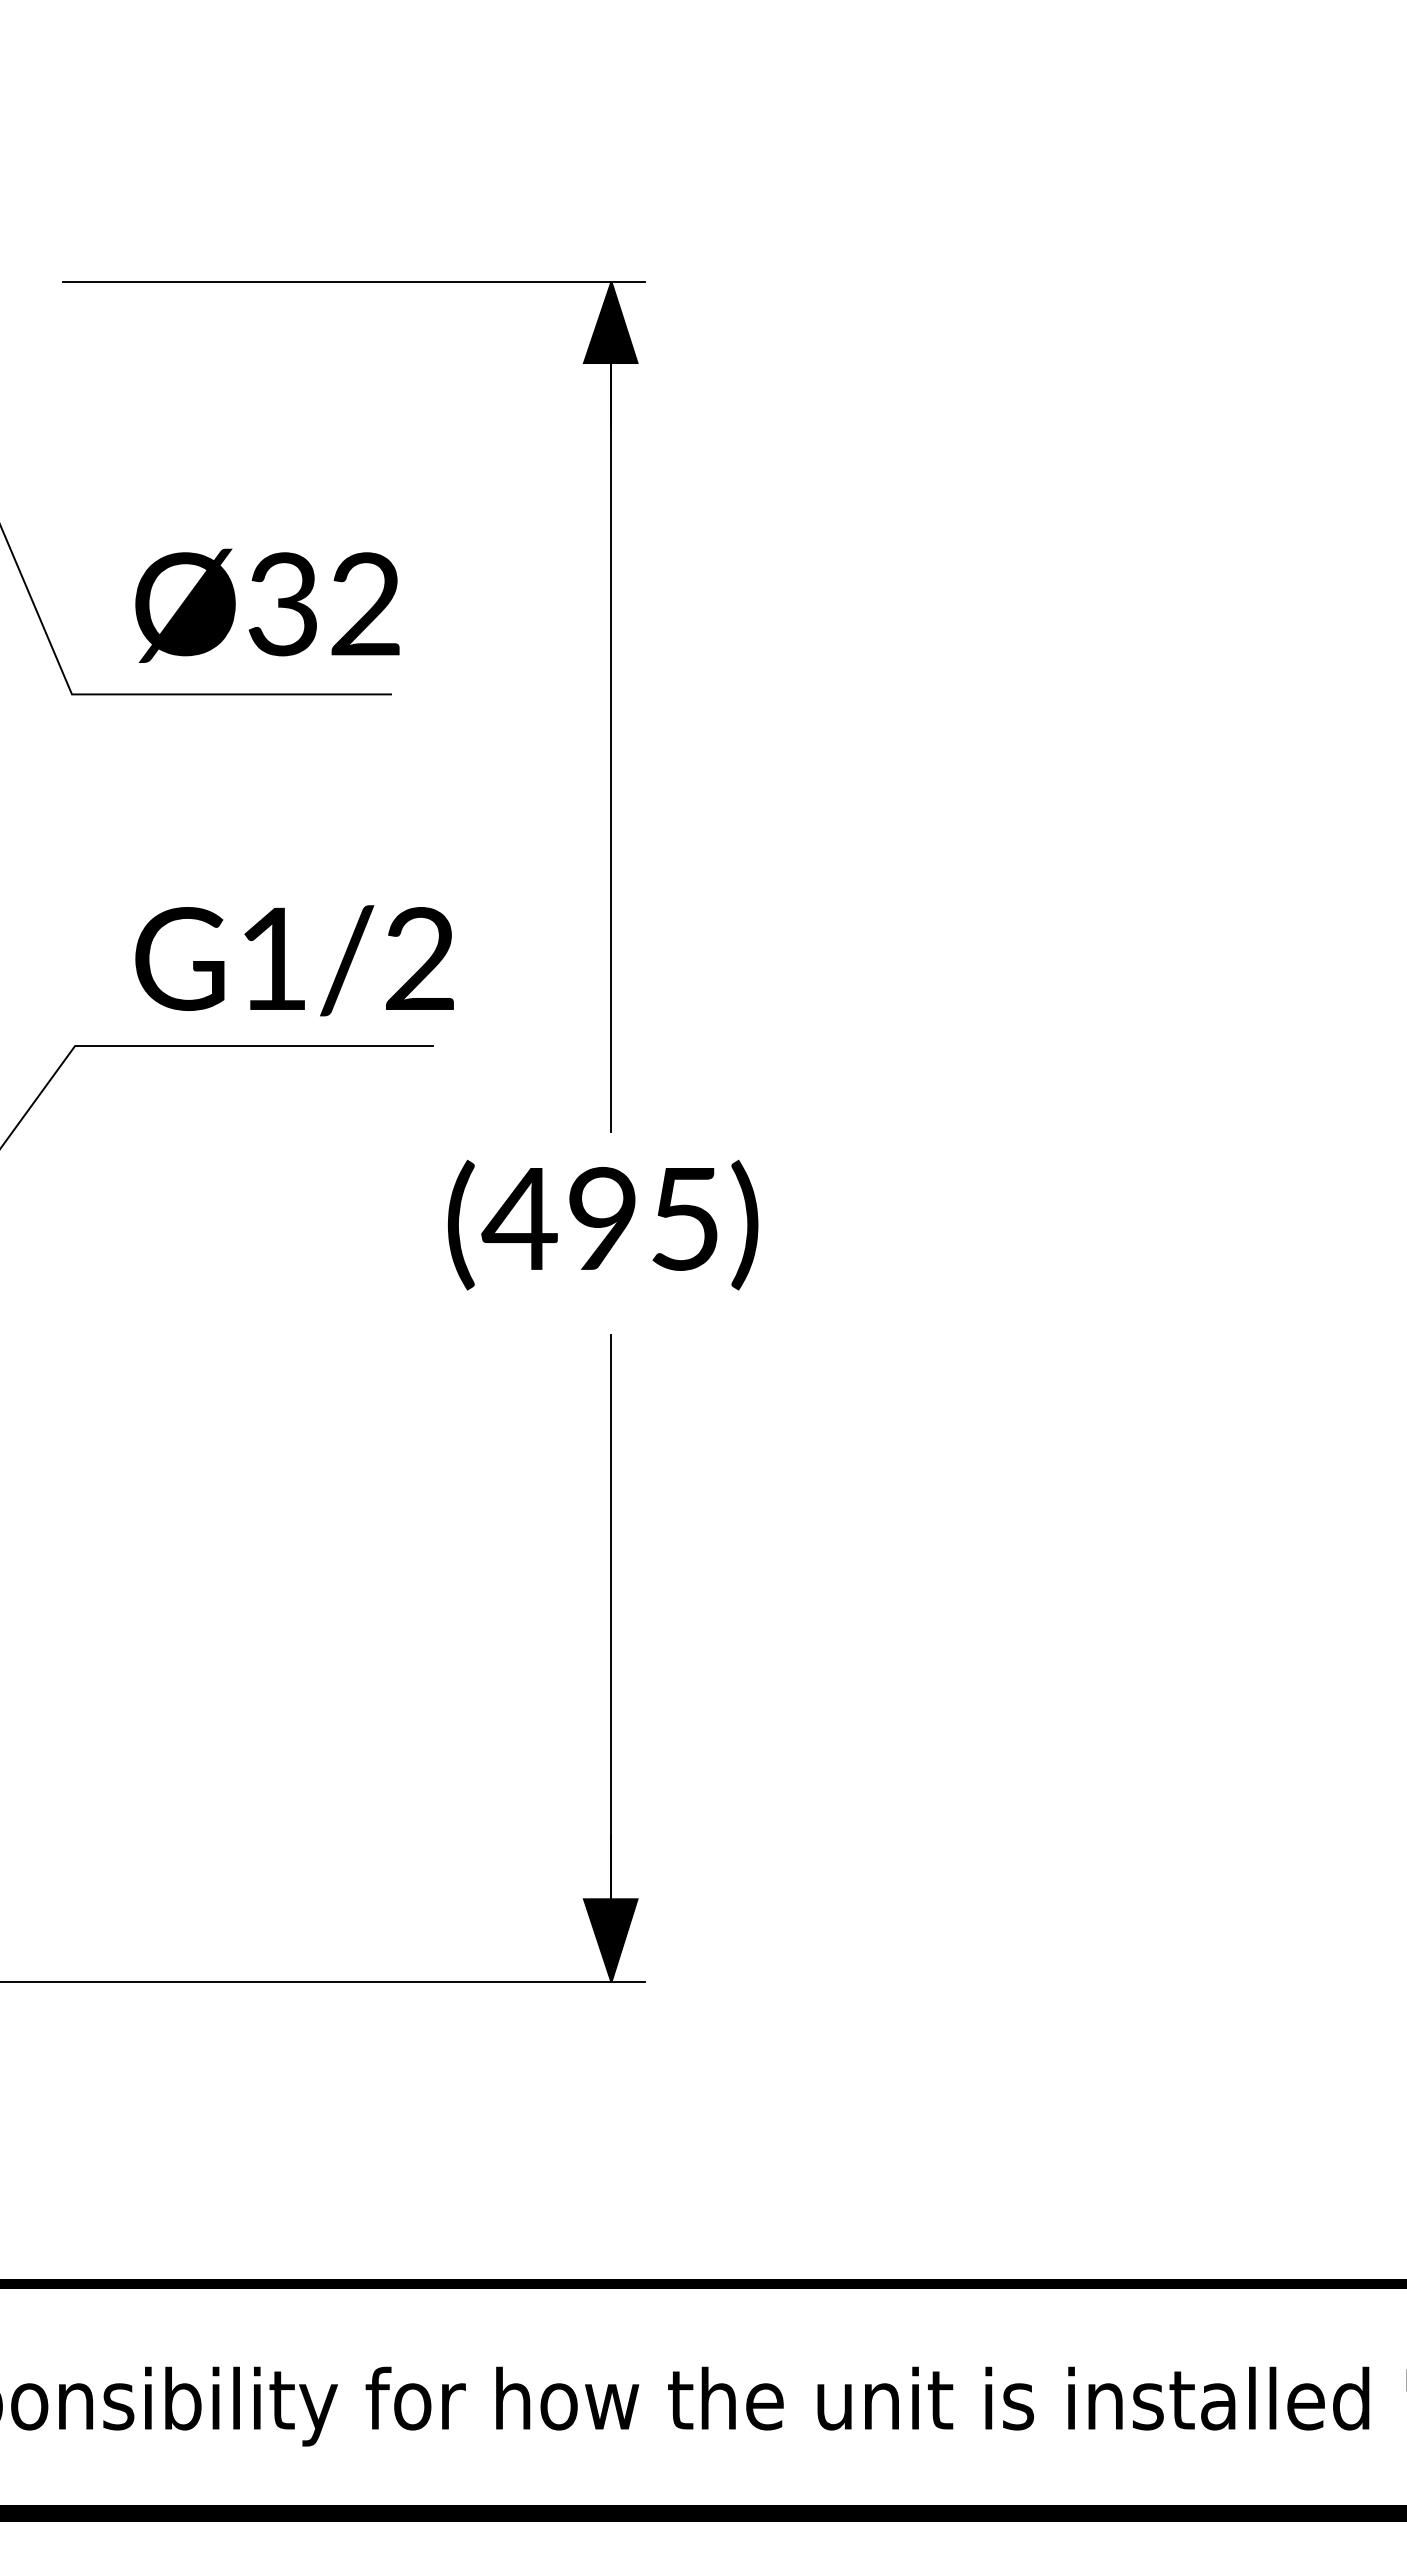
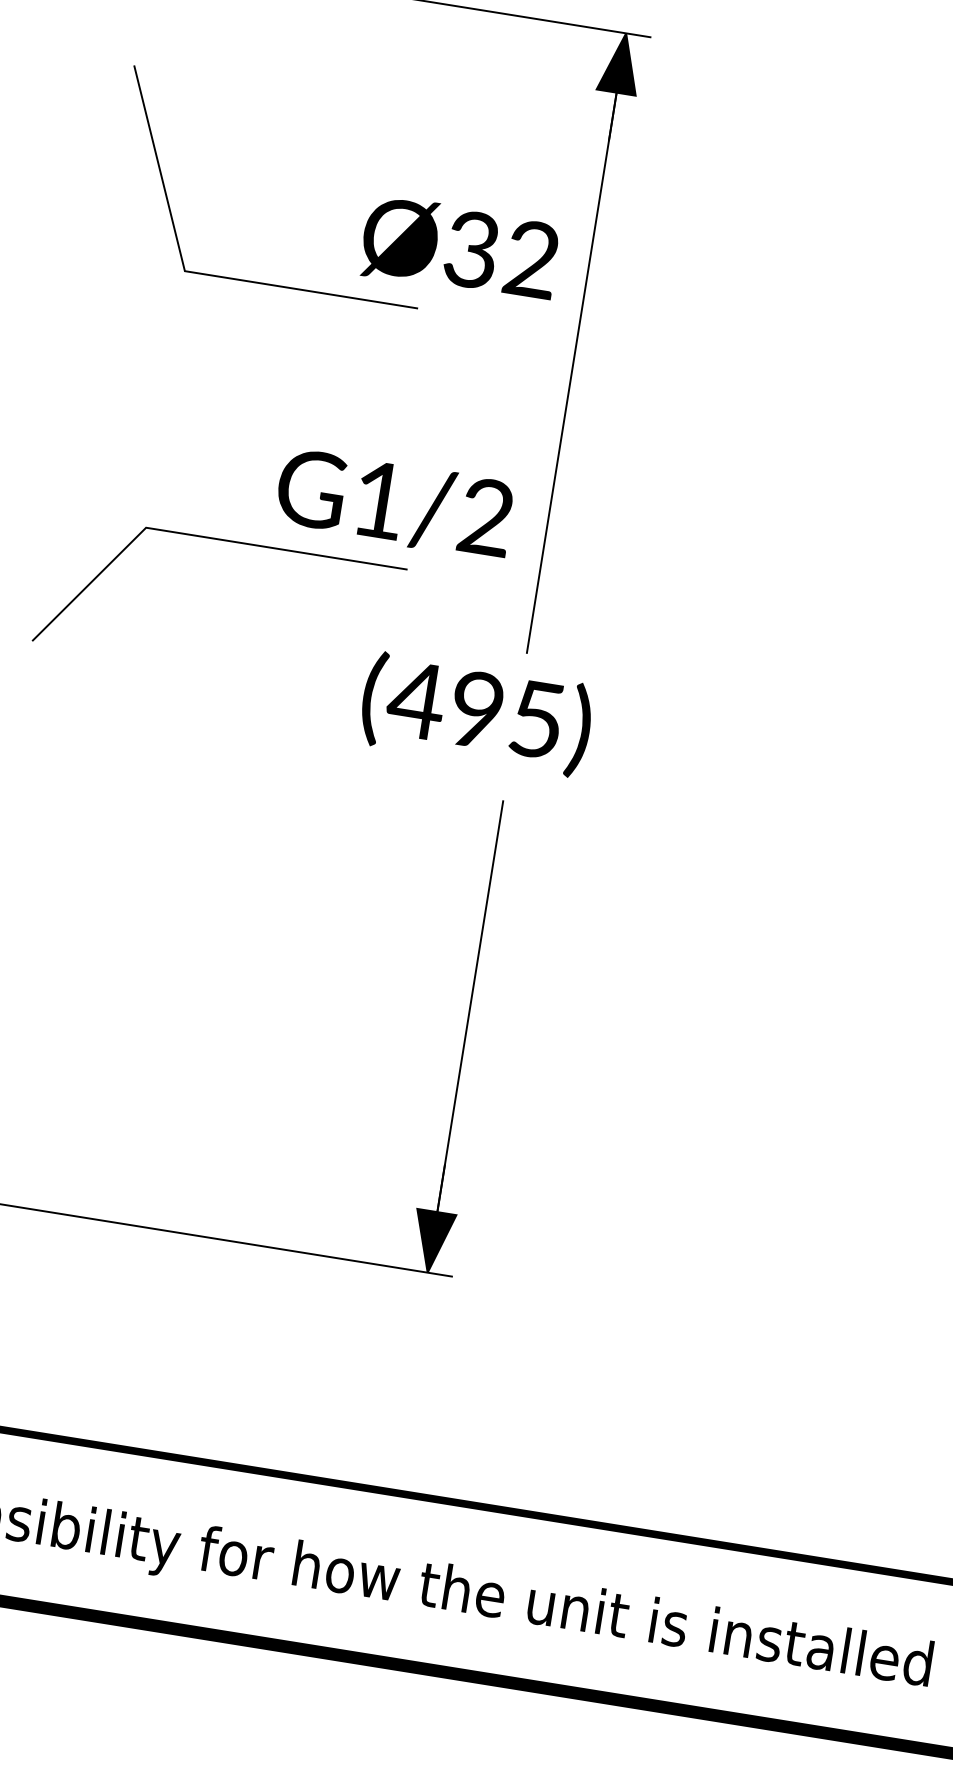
text: (267, 605) -> (460, 248), moved
text: (294, 960) -> (394, 503), moved
text: (602, 1224) -> (476, 713), moved

